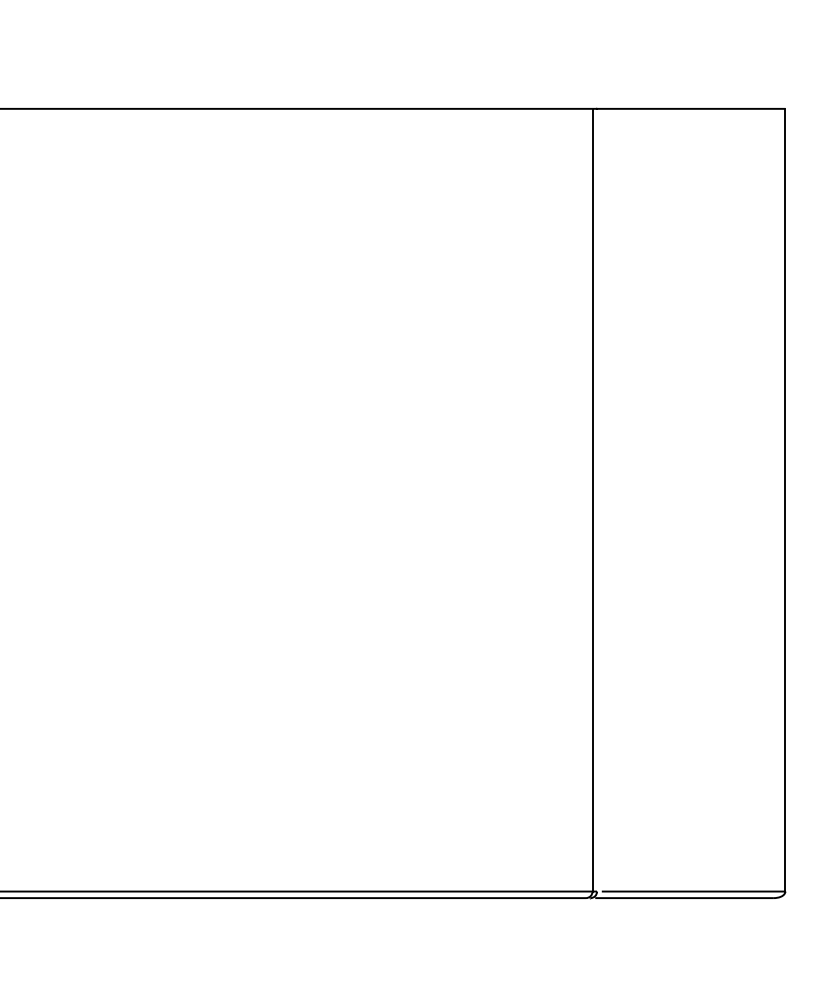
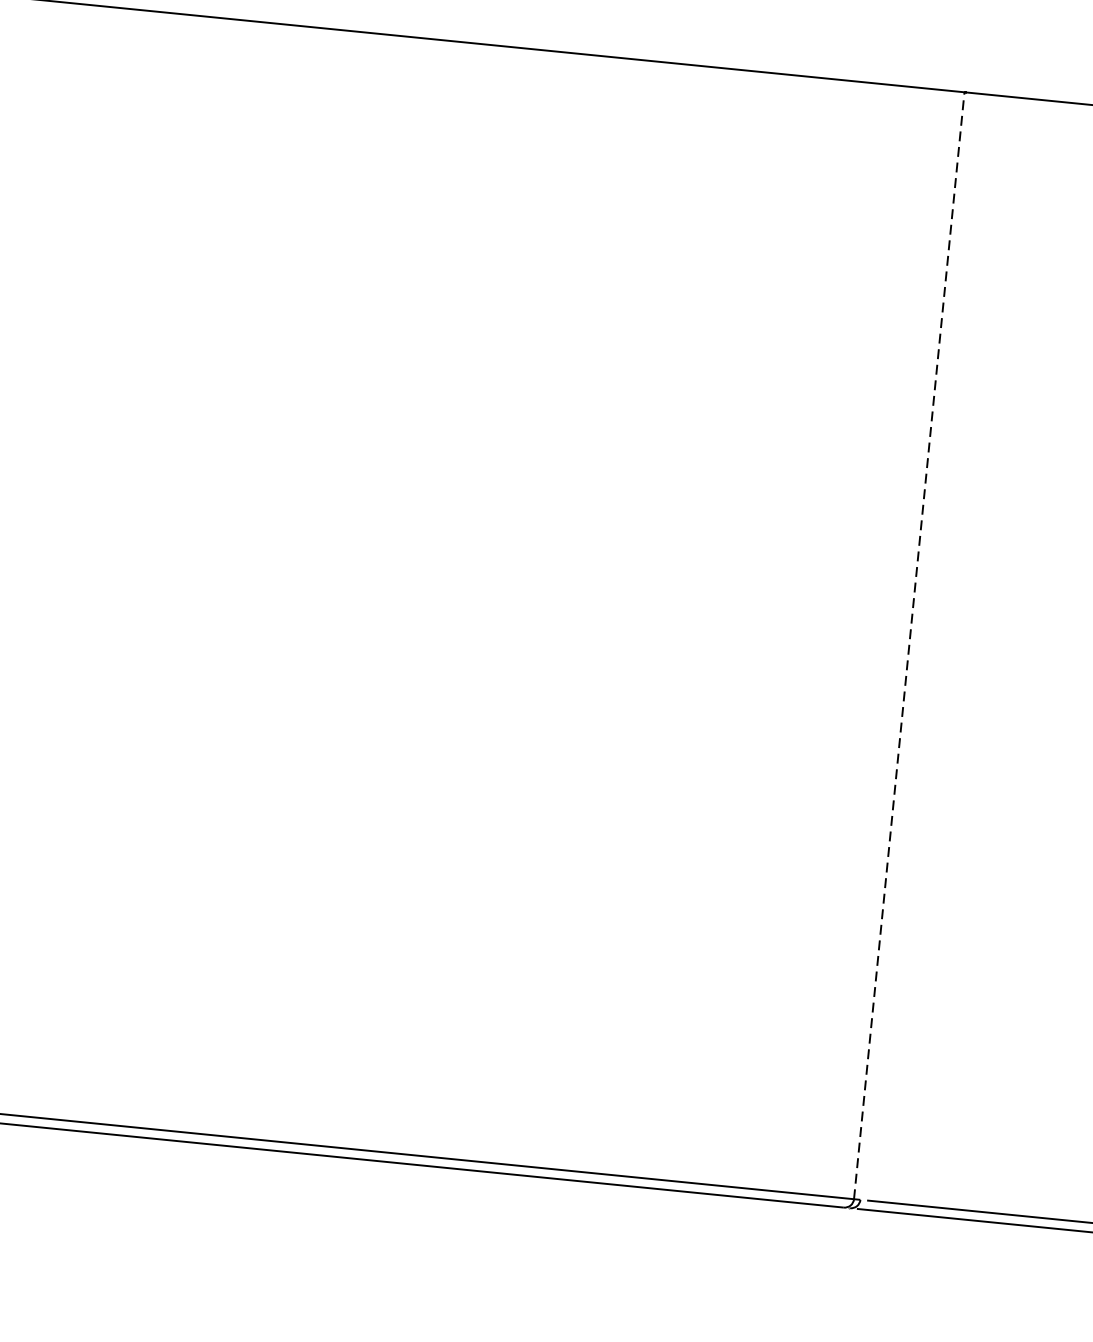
line: (592, 499) -> (909, 644), solid -> dashed

